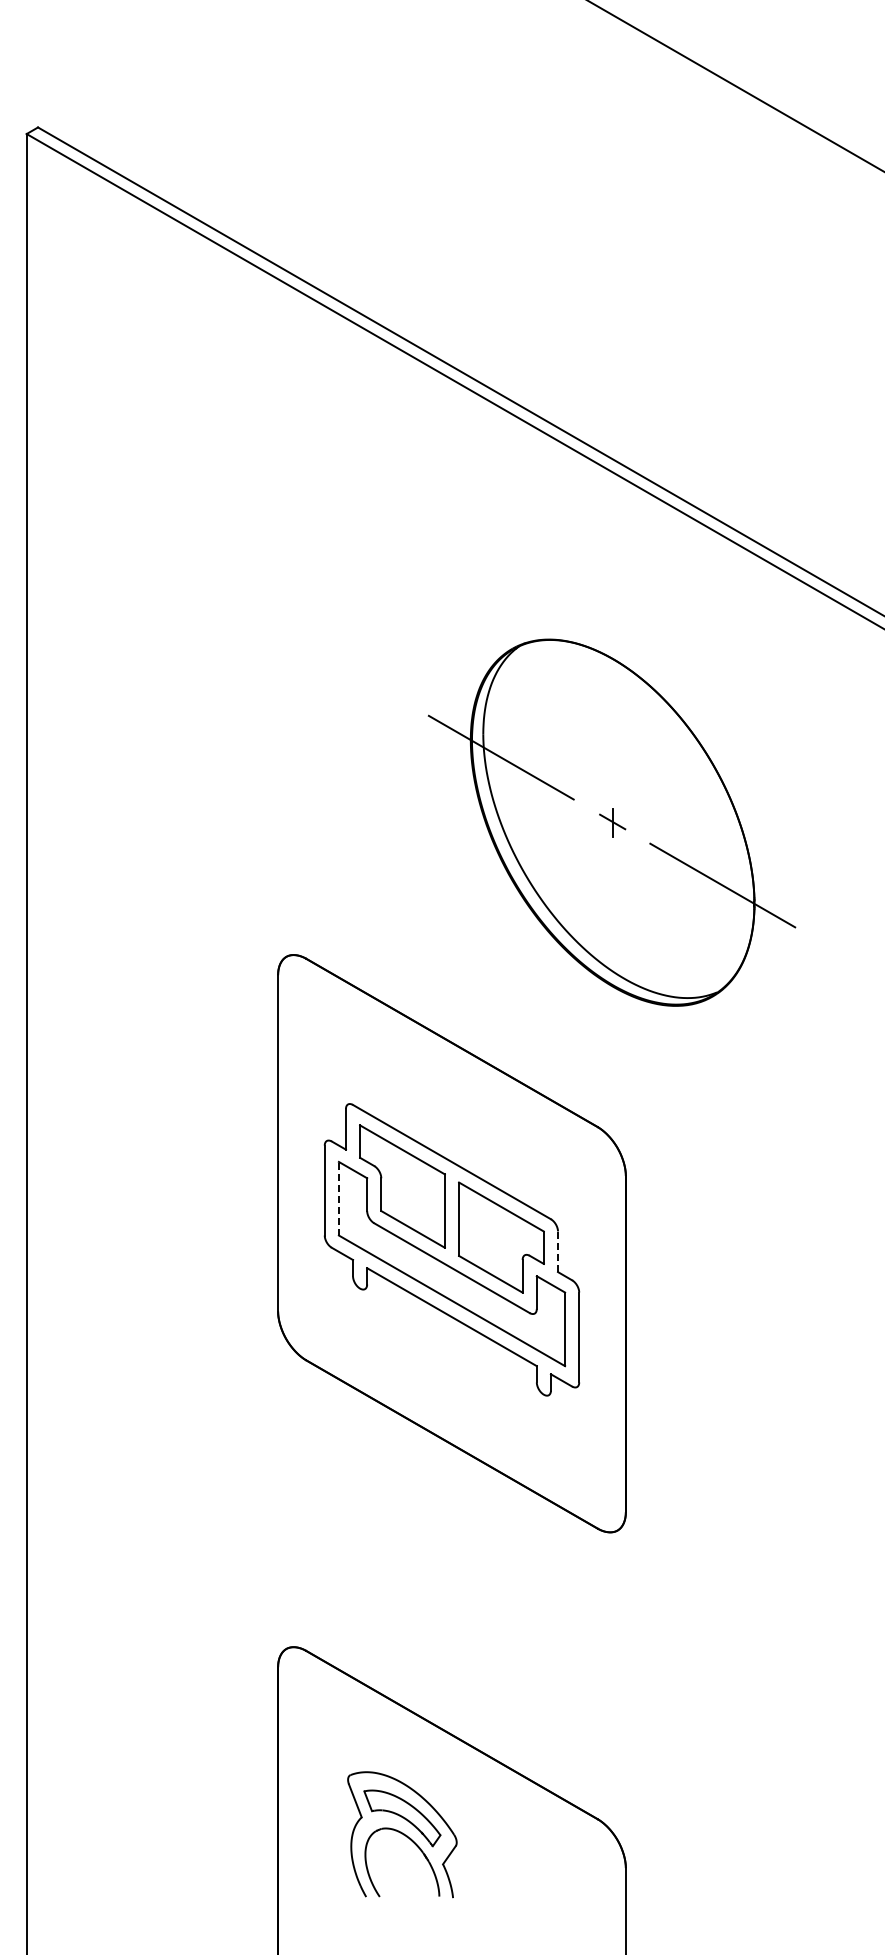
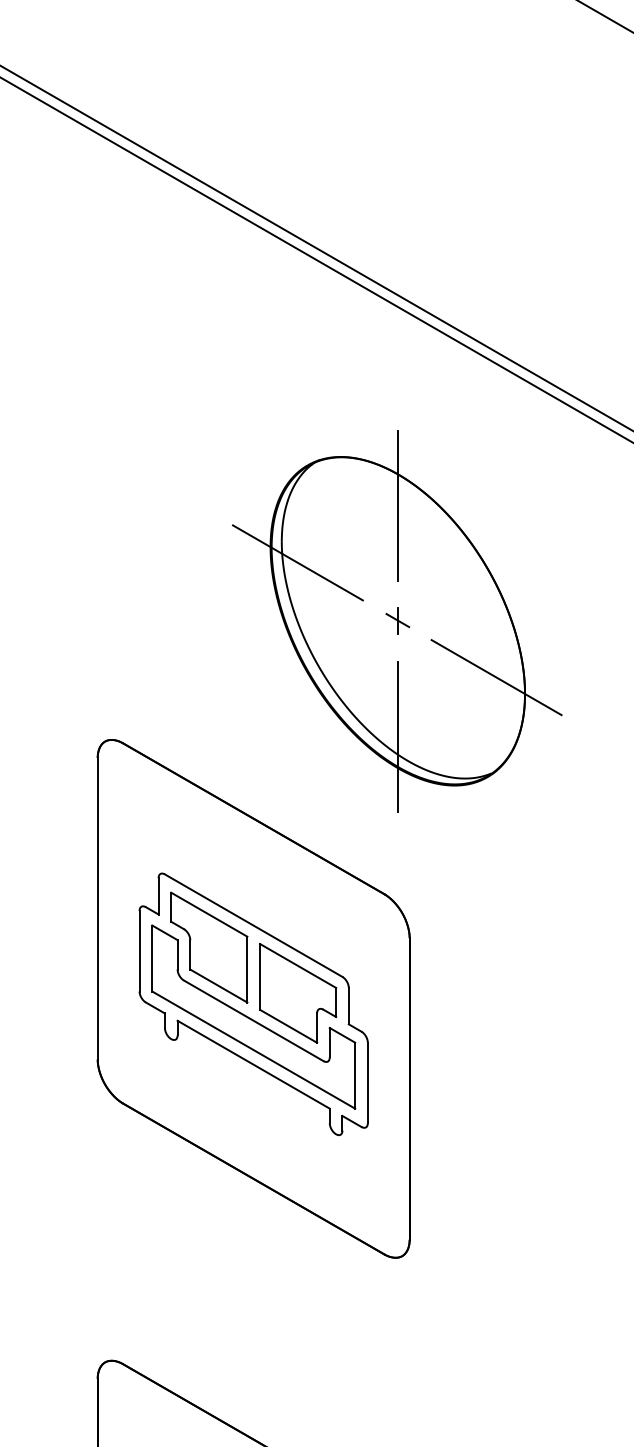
line: (613, 694) -> (398, 506), added
line: (613, 951) -> (398, 736), added
line: (338, 1198) -> (151, 958), dashed -> solid
line: (558, 1251) -> (349, 1005), dashed -> solid

